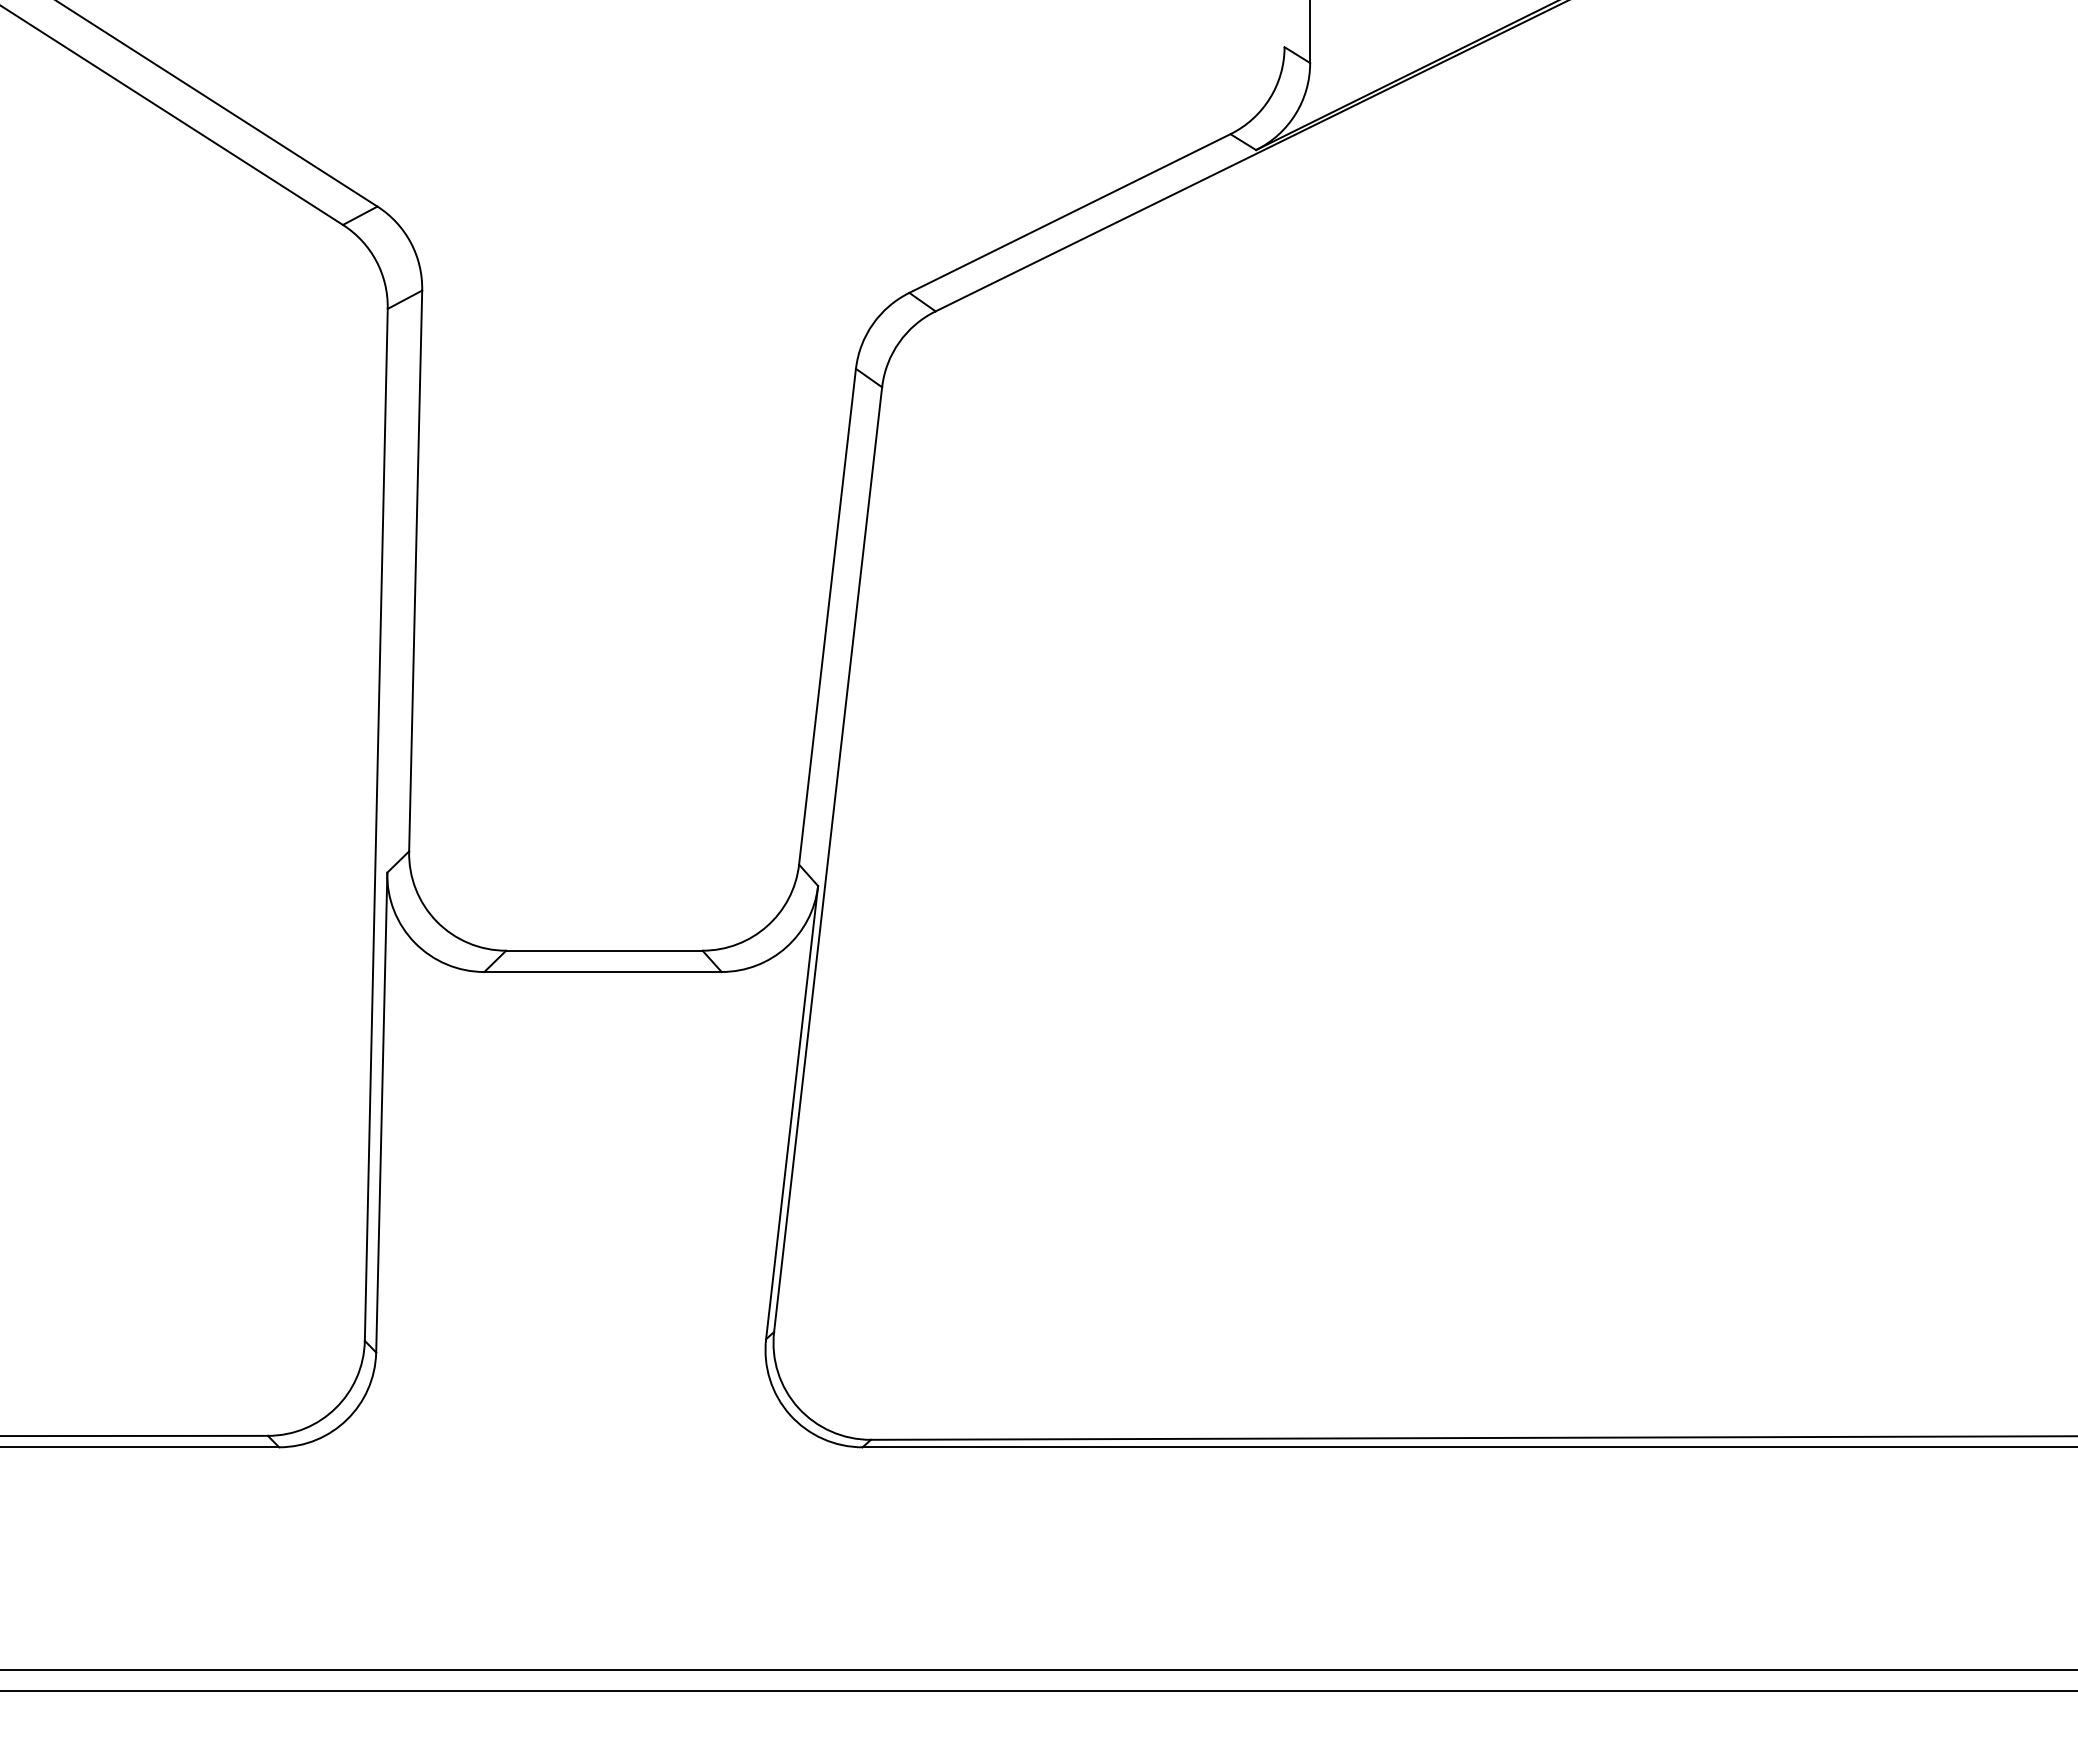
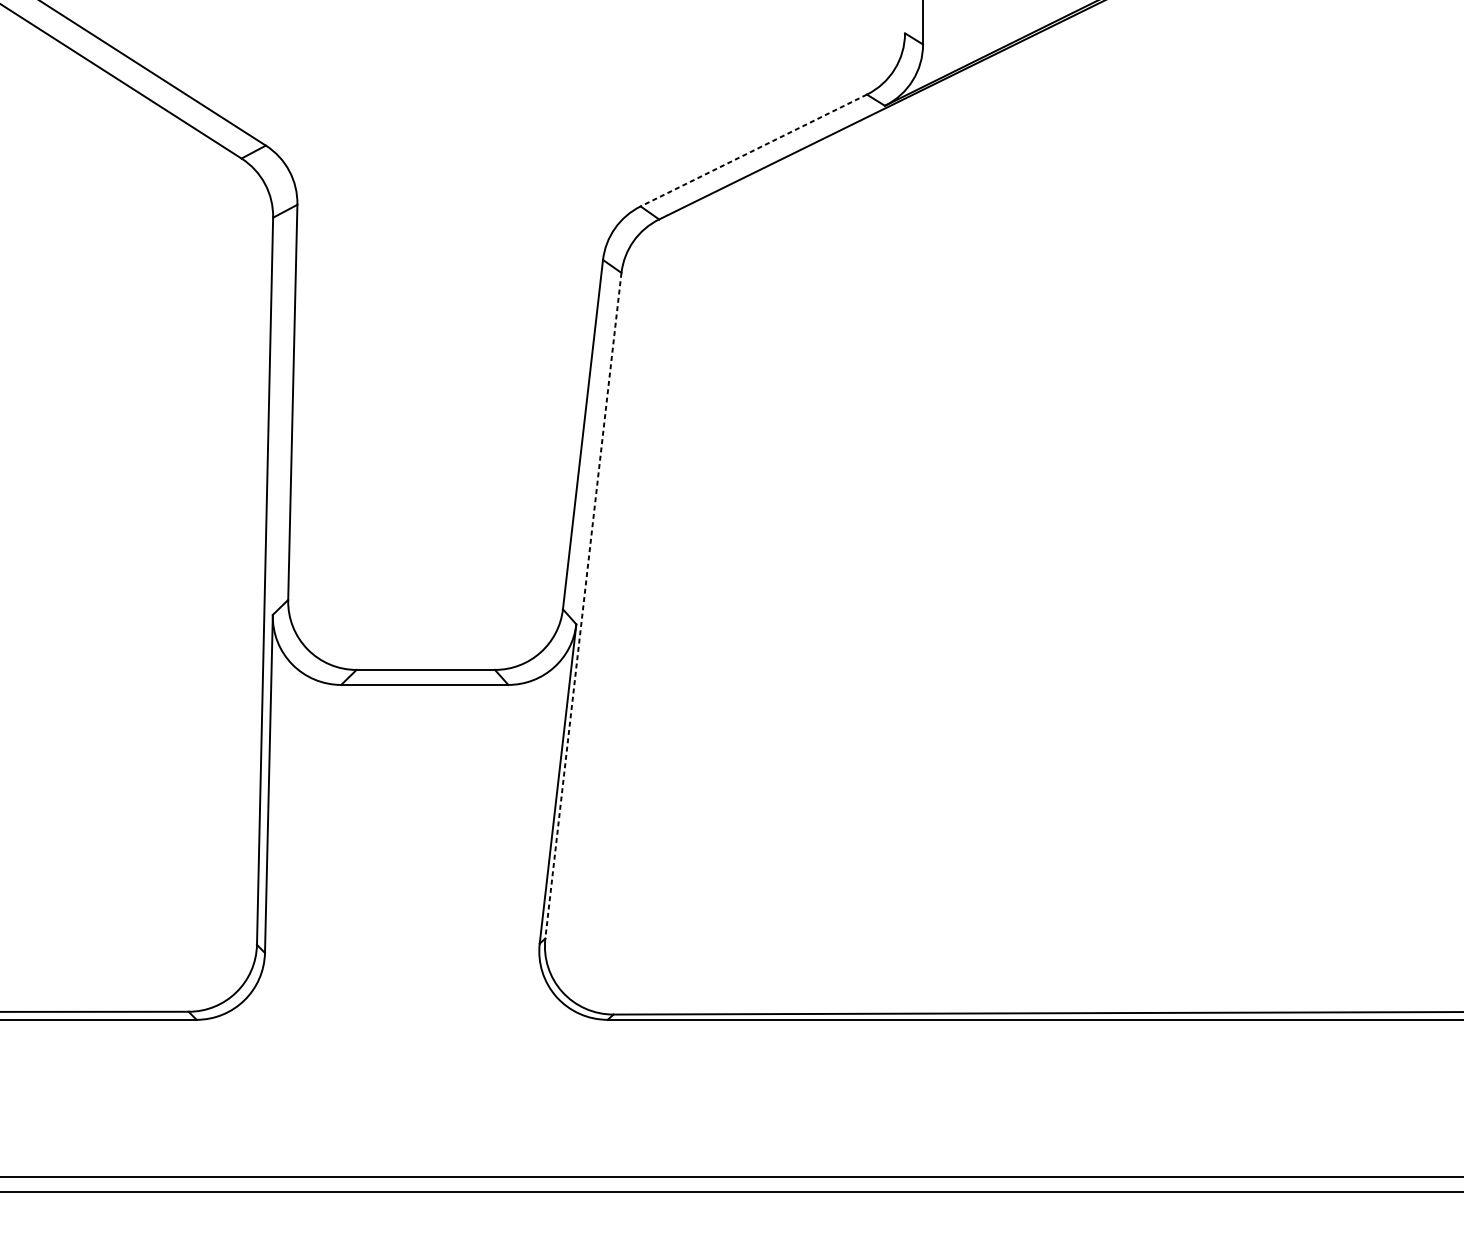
line: (1069, 213) -> (753, 150), solid -> dashed
line: (828, 860) -> (583, 606), solid -> dashed

